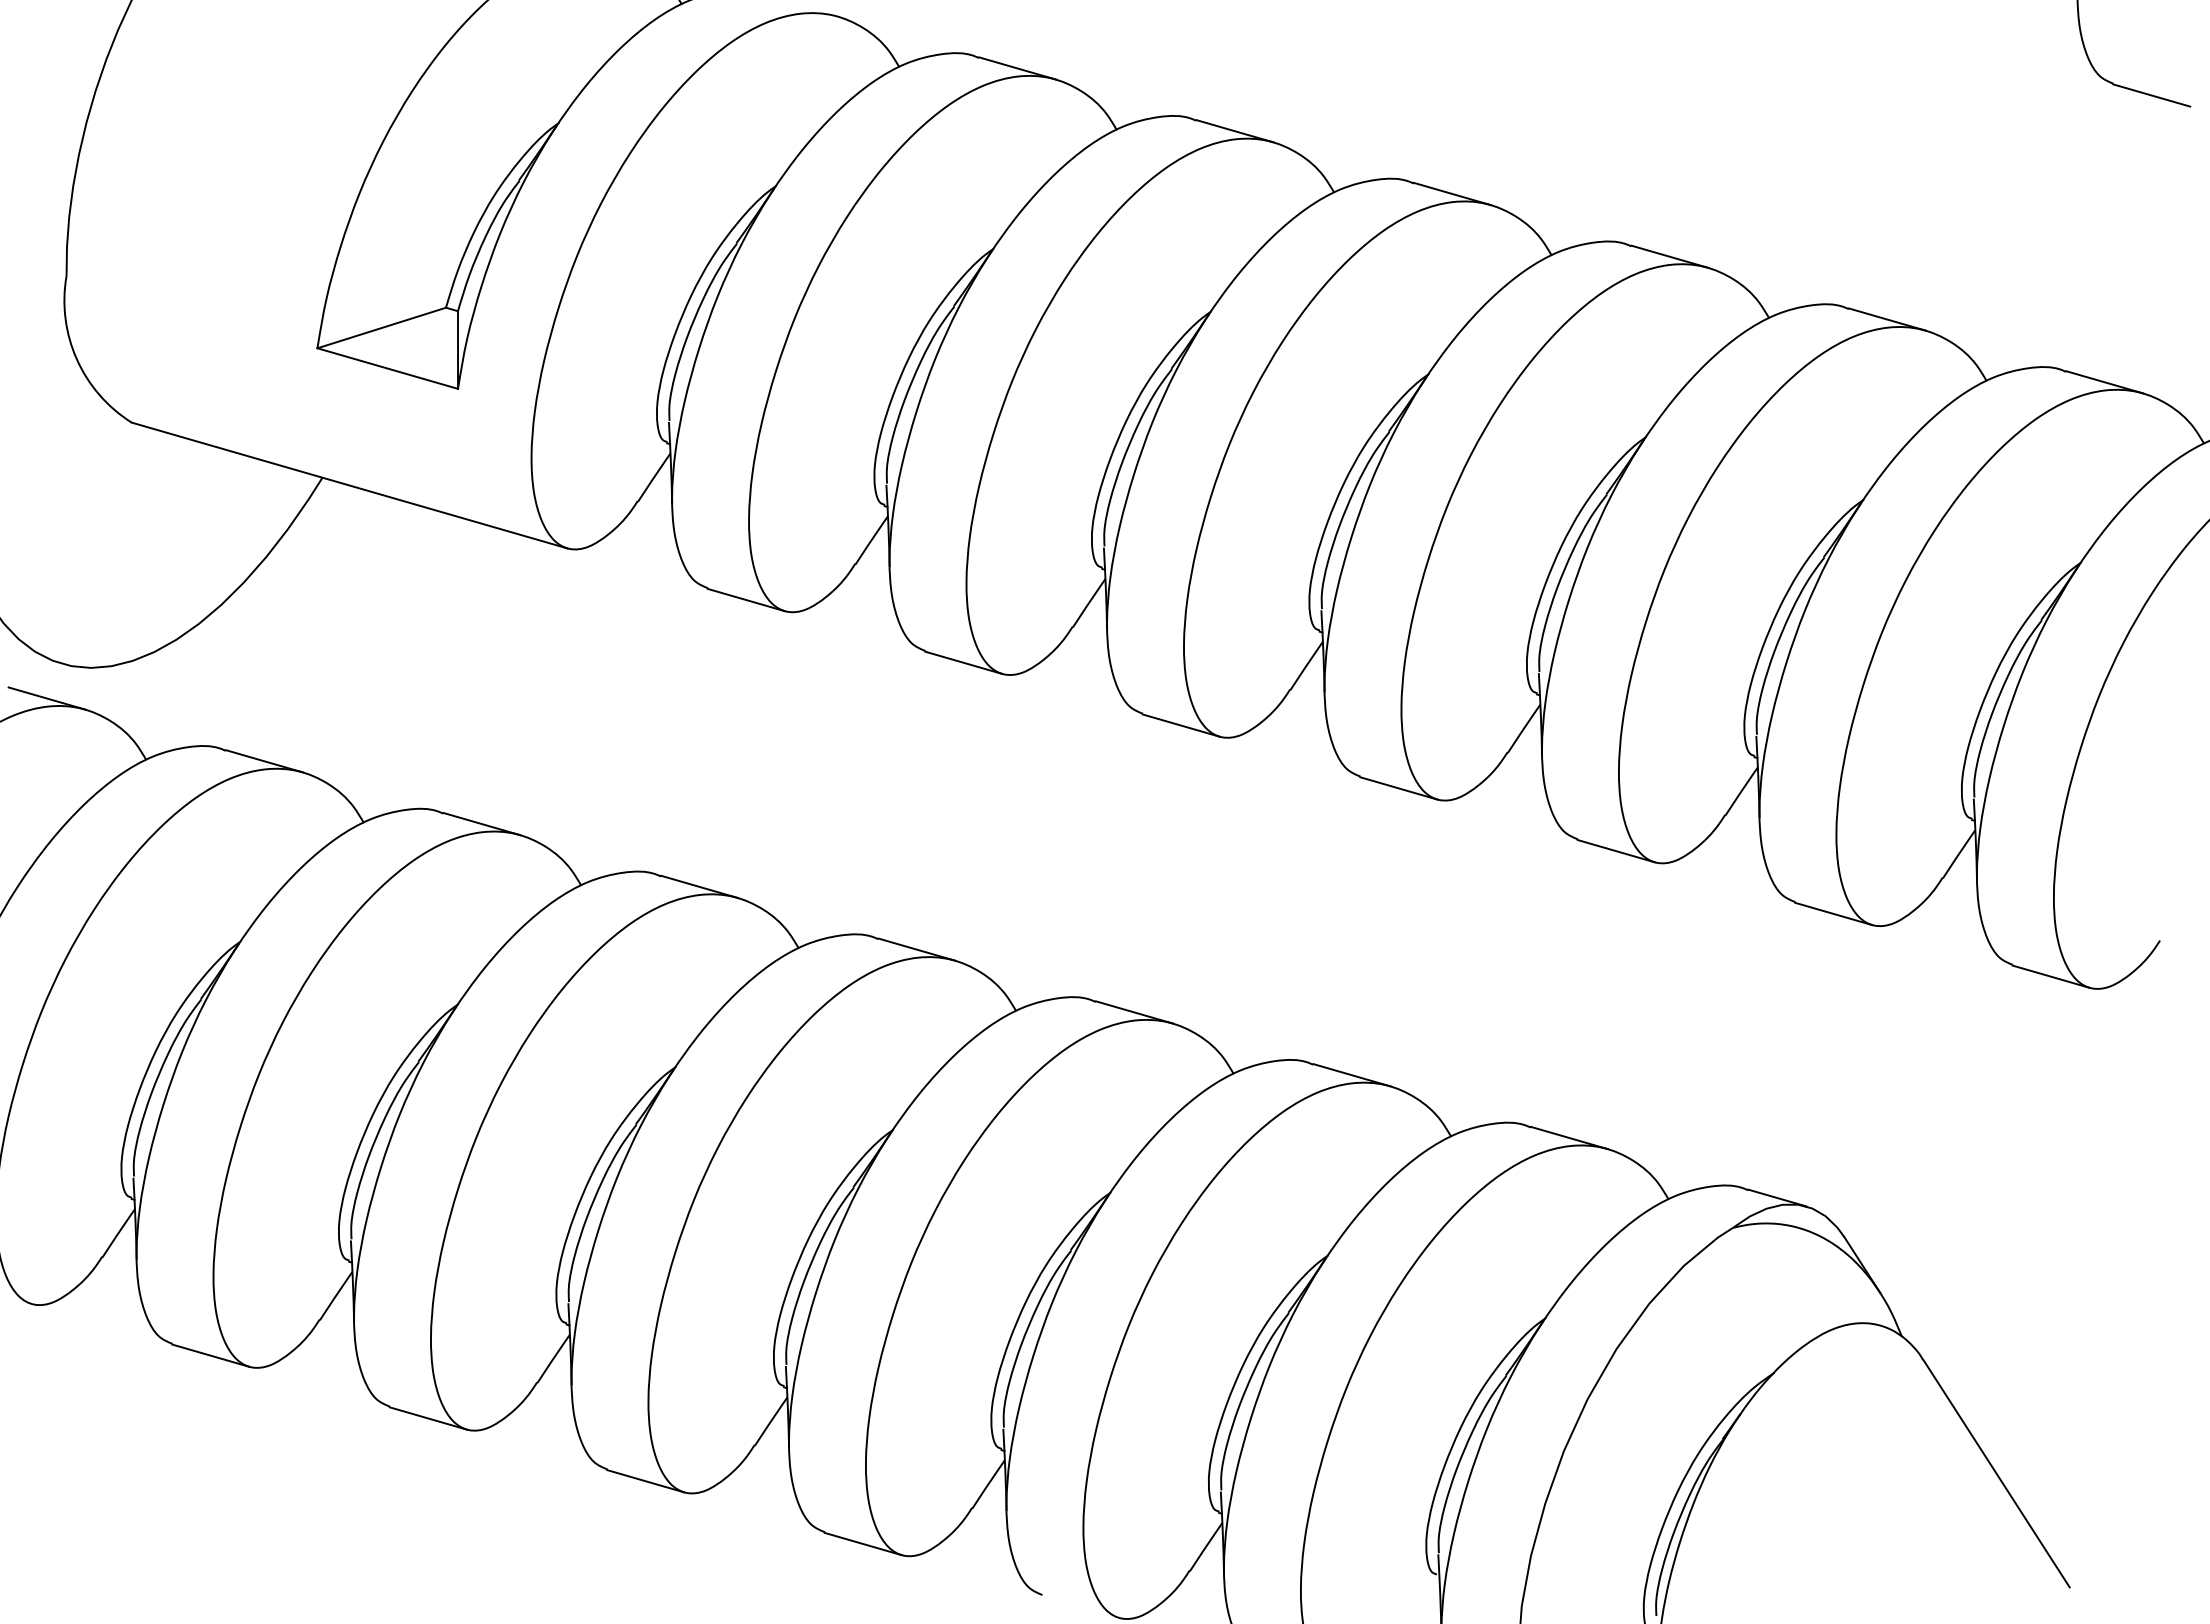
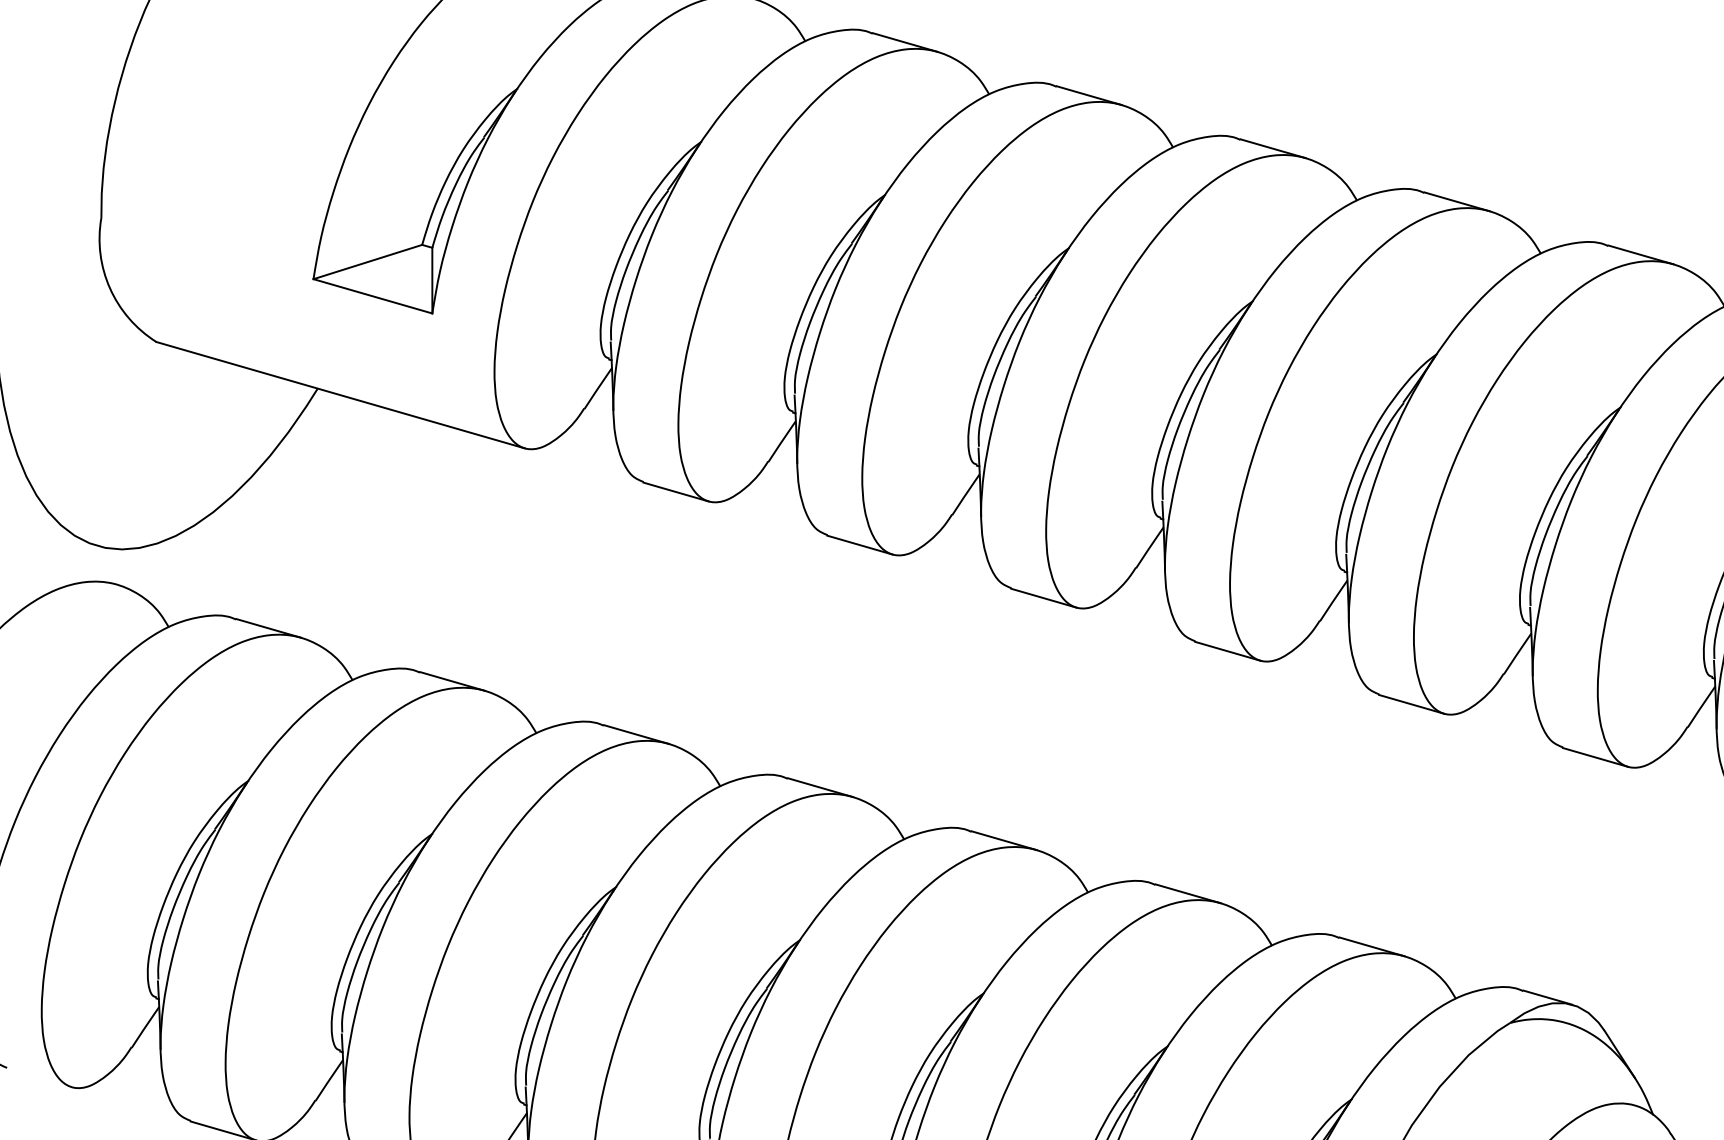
line: (46, 698) -> (84, 575), removed

